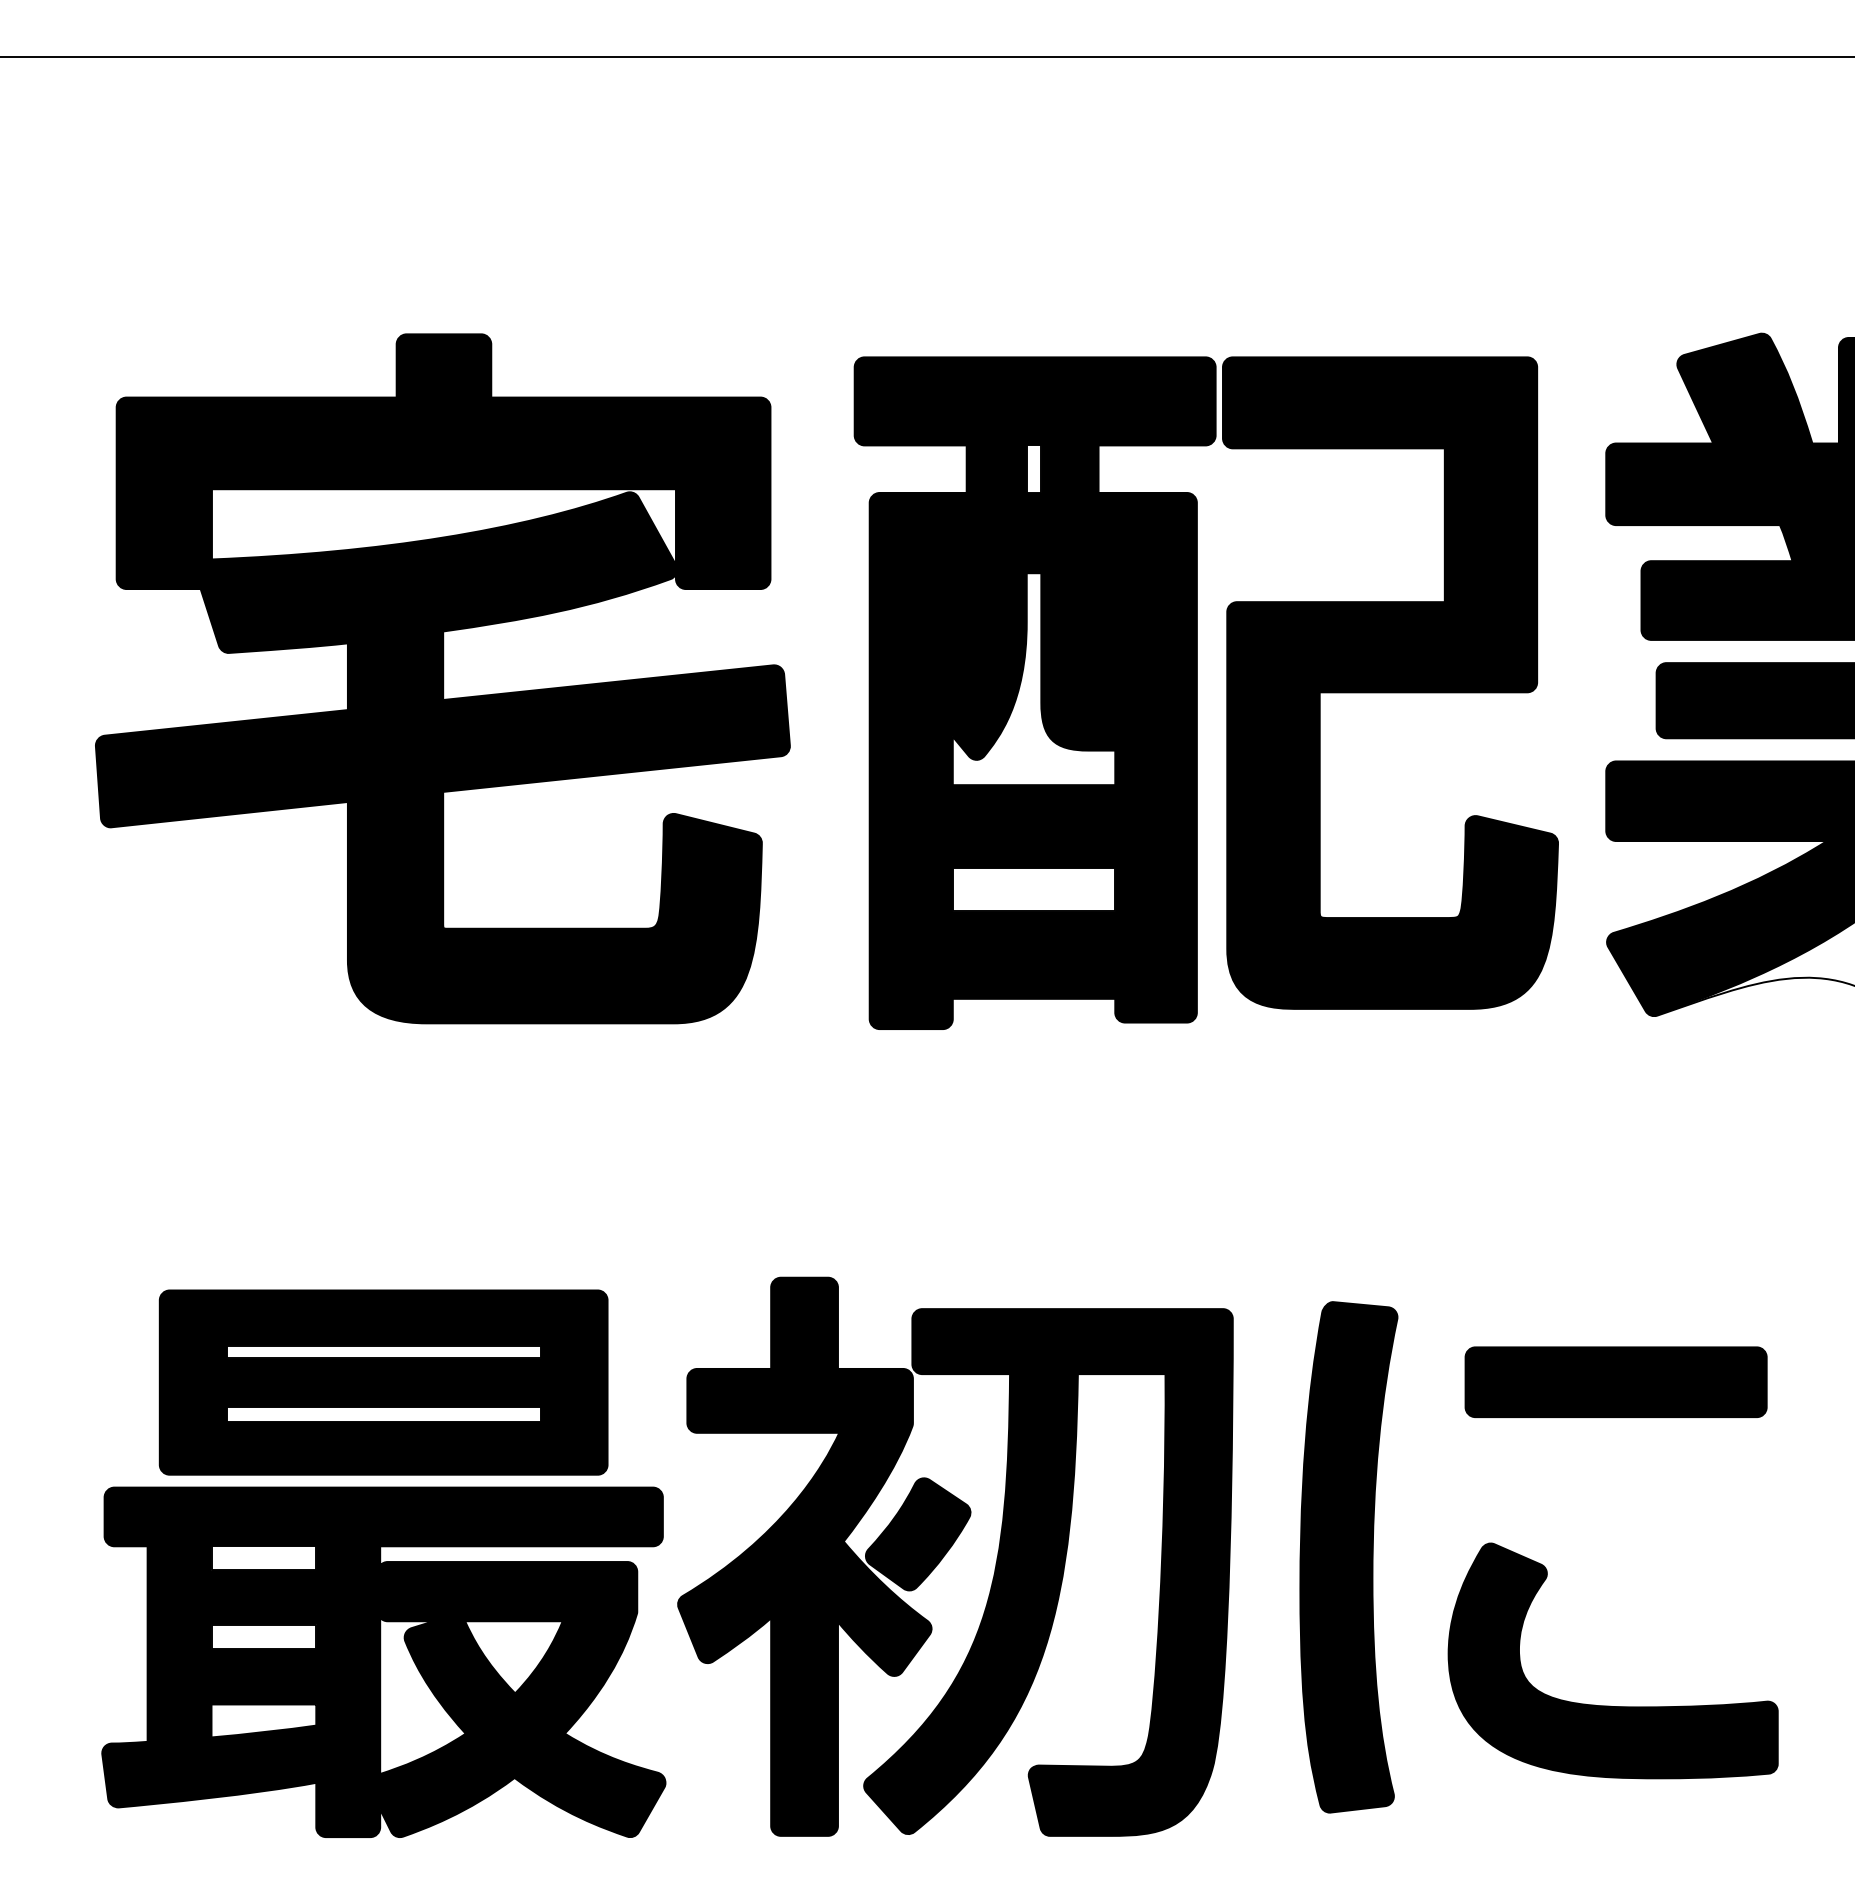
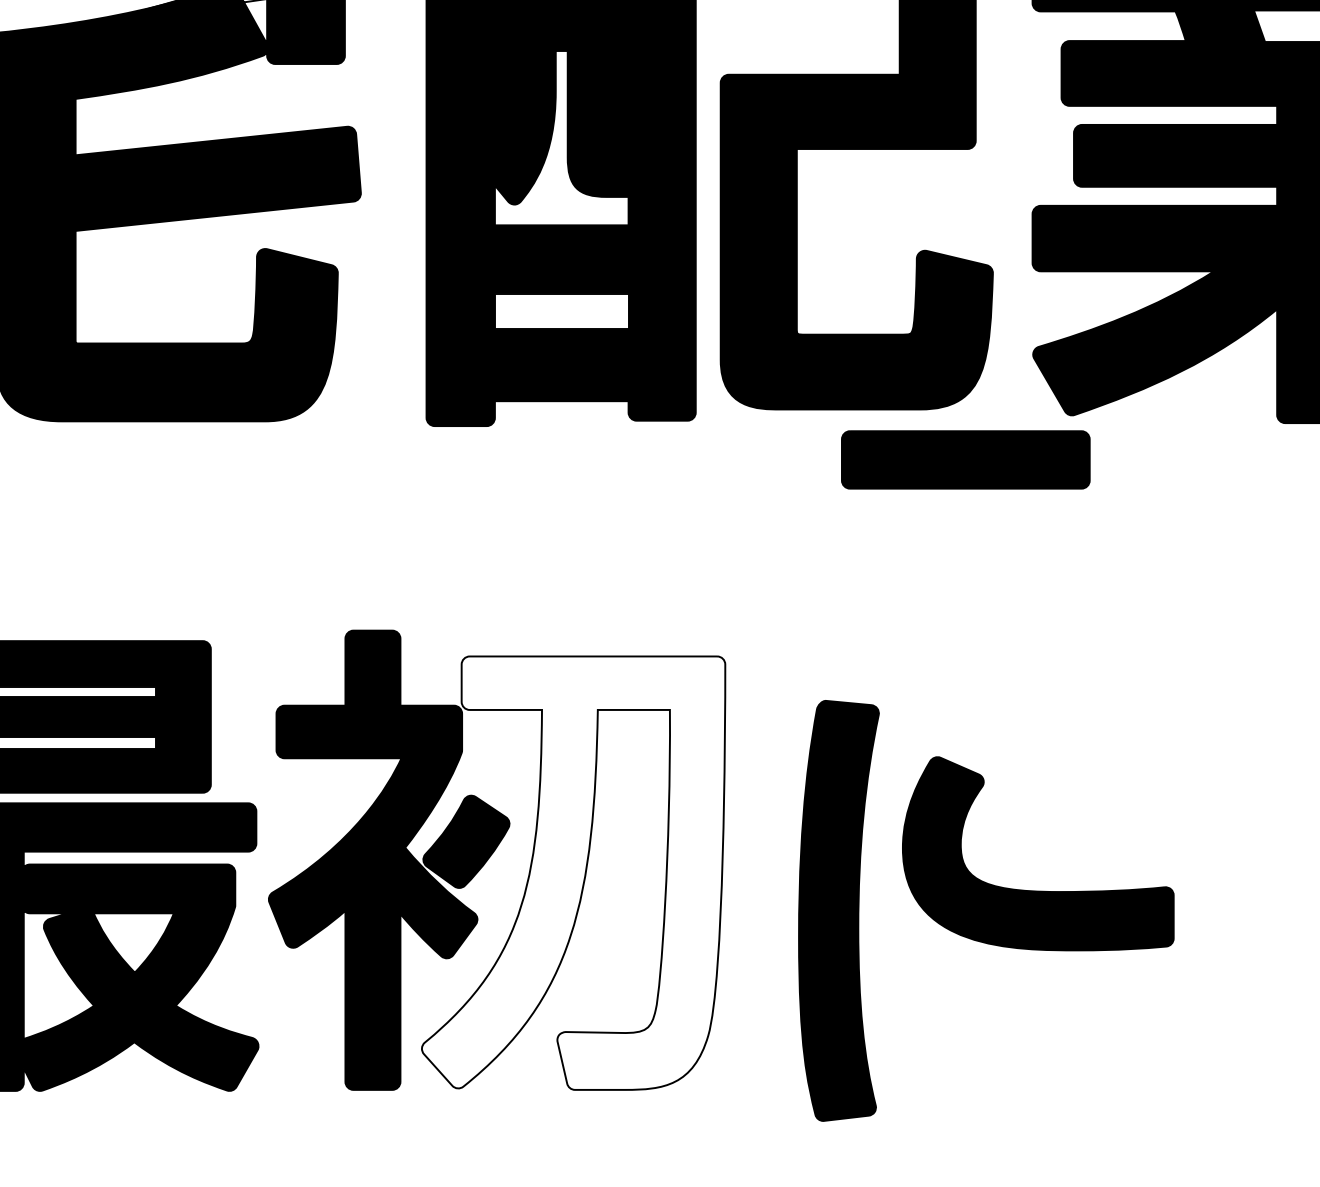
part: (1615, 1381) -> (965, 459), moved
part: (1348, 1557) -> (838, 911), moved
fill: (1048, 1572) -> (573, 873), removed
part: (1610, 1705) -> (1036, 890), moved

